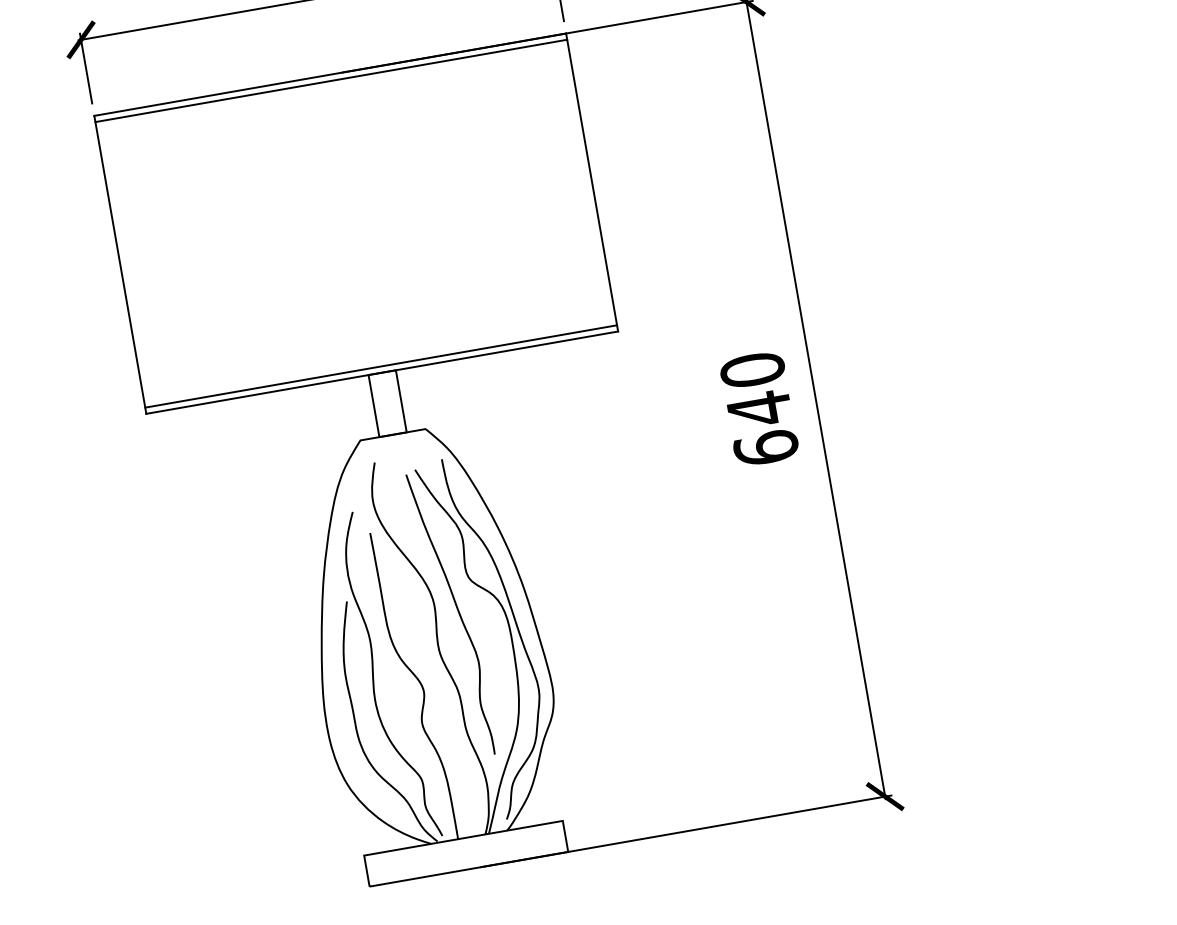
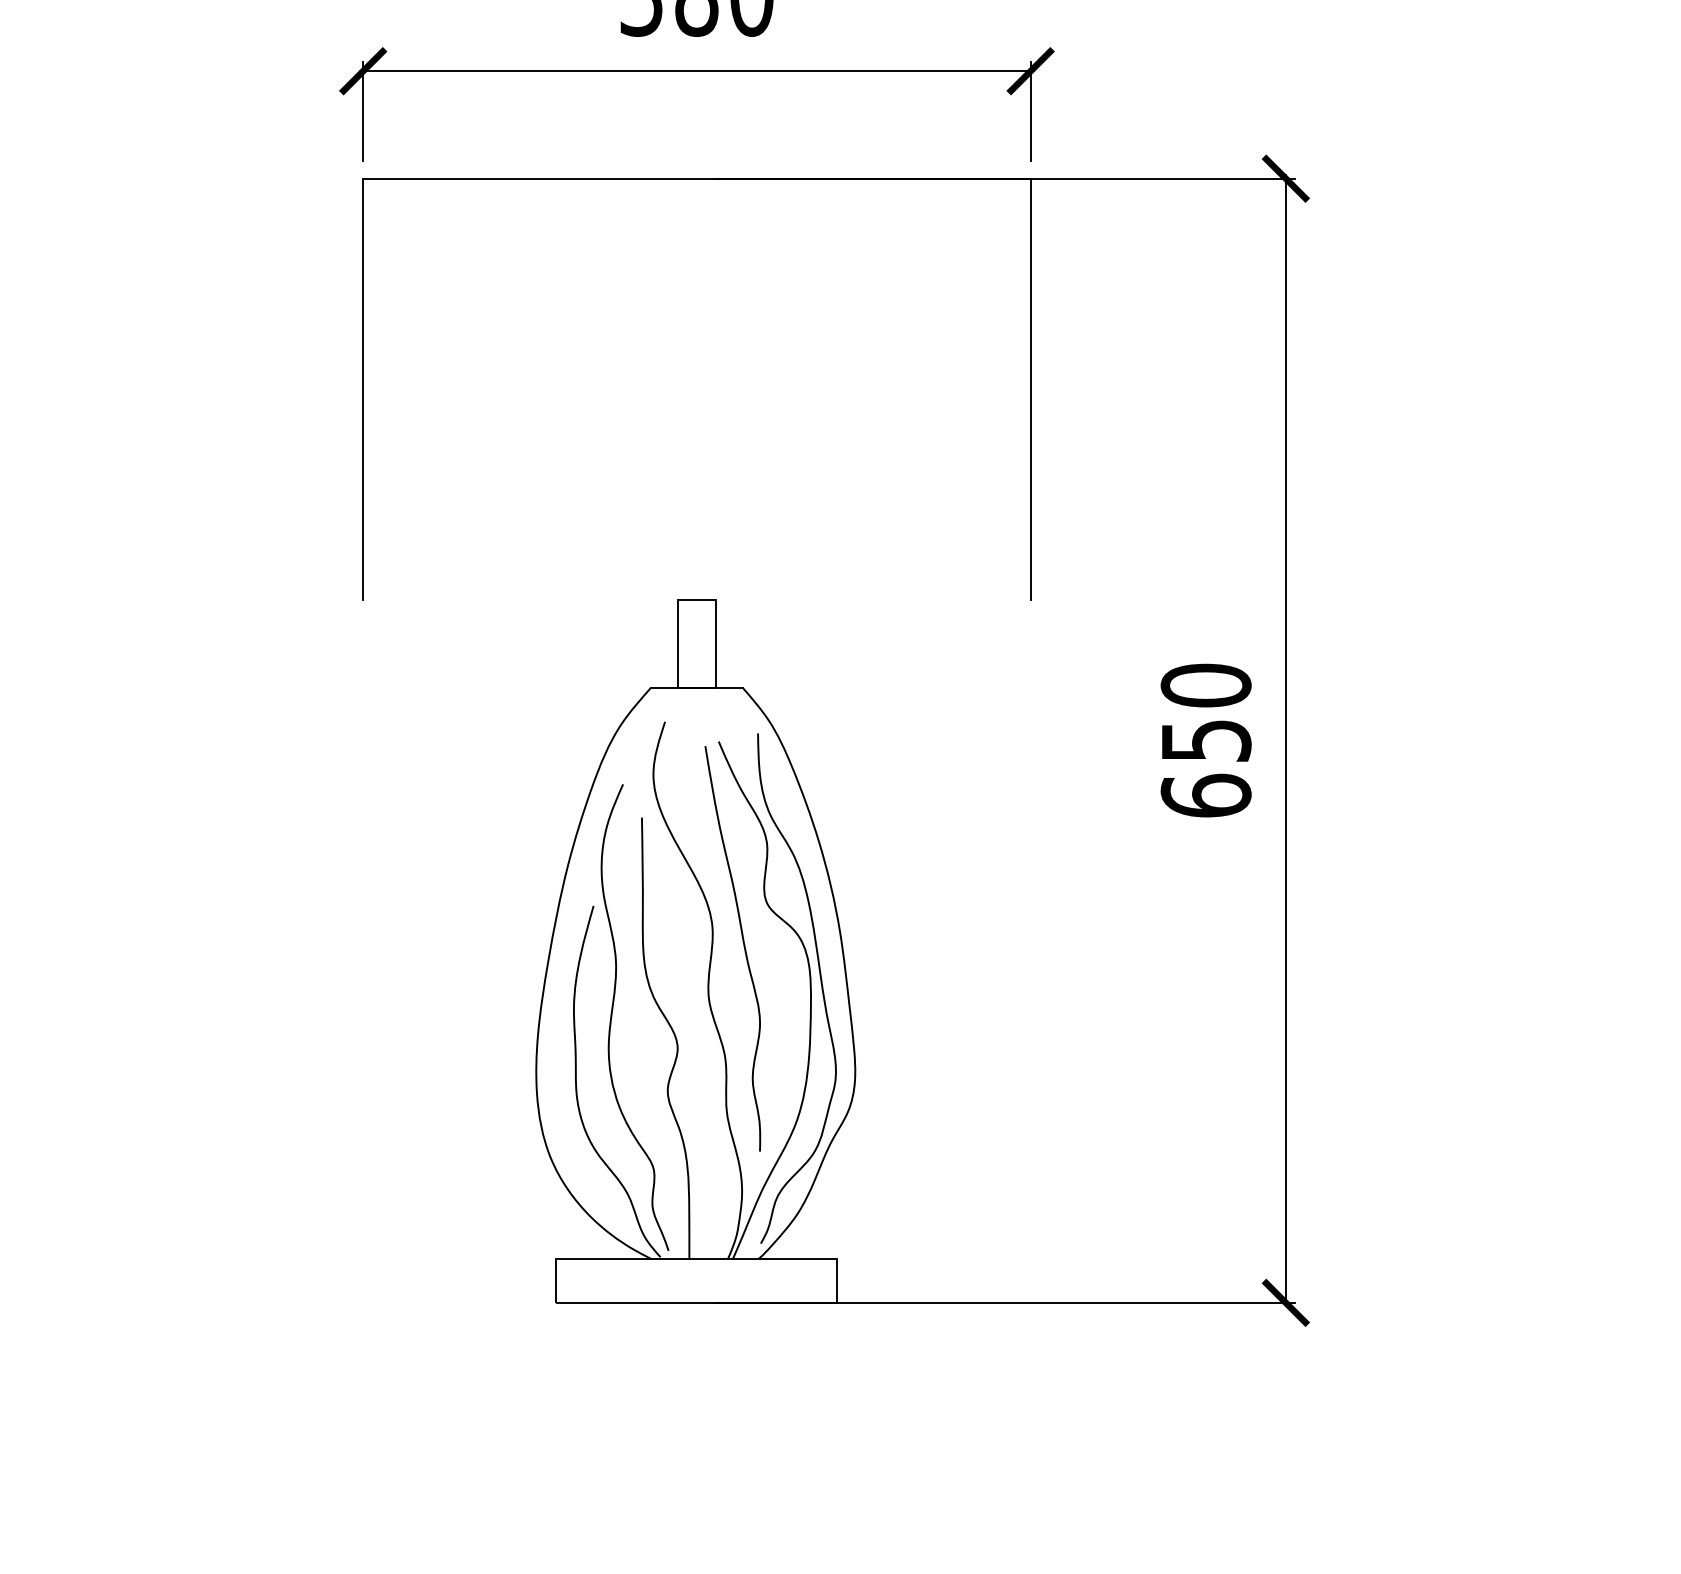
line: (331, 80) -> (696, 187), removed
line: (380, 366) -> (696, 591), removed
line: (381, 372) -> (696, 600), removed
text: (759, 409) -> (1206, 741), 640 -> 650

